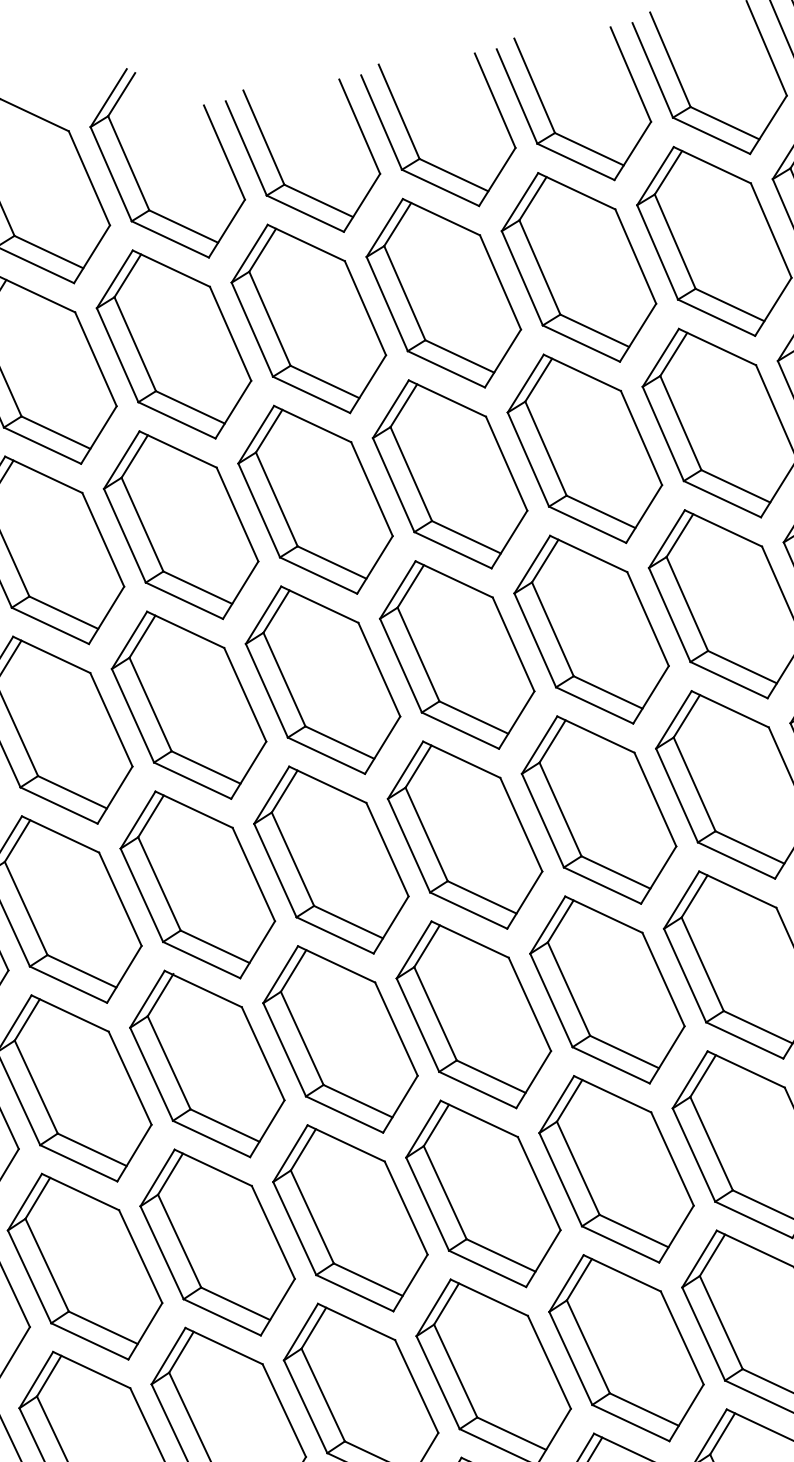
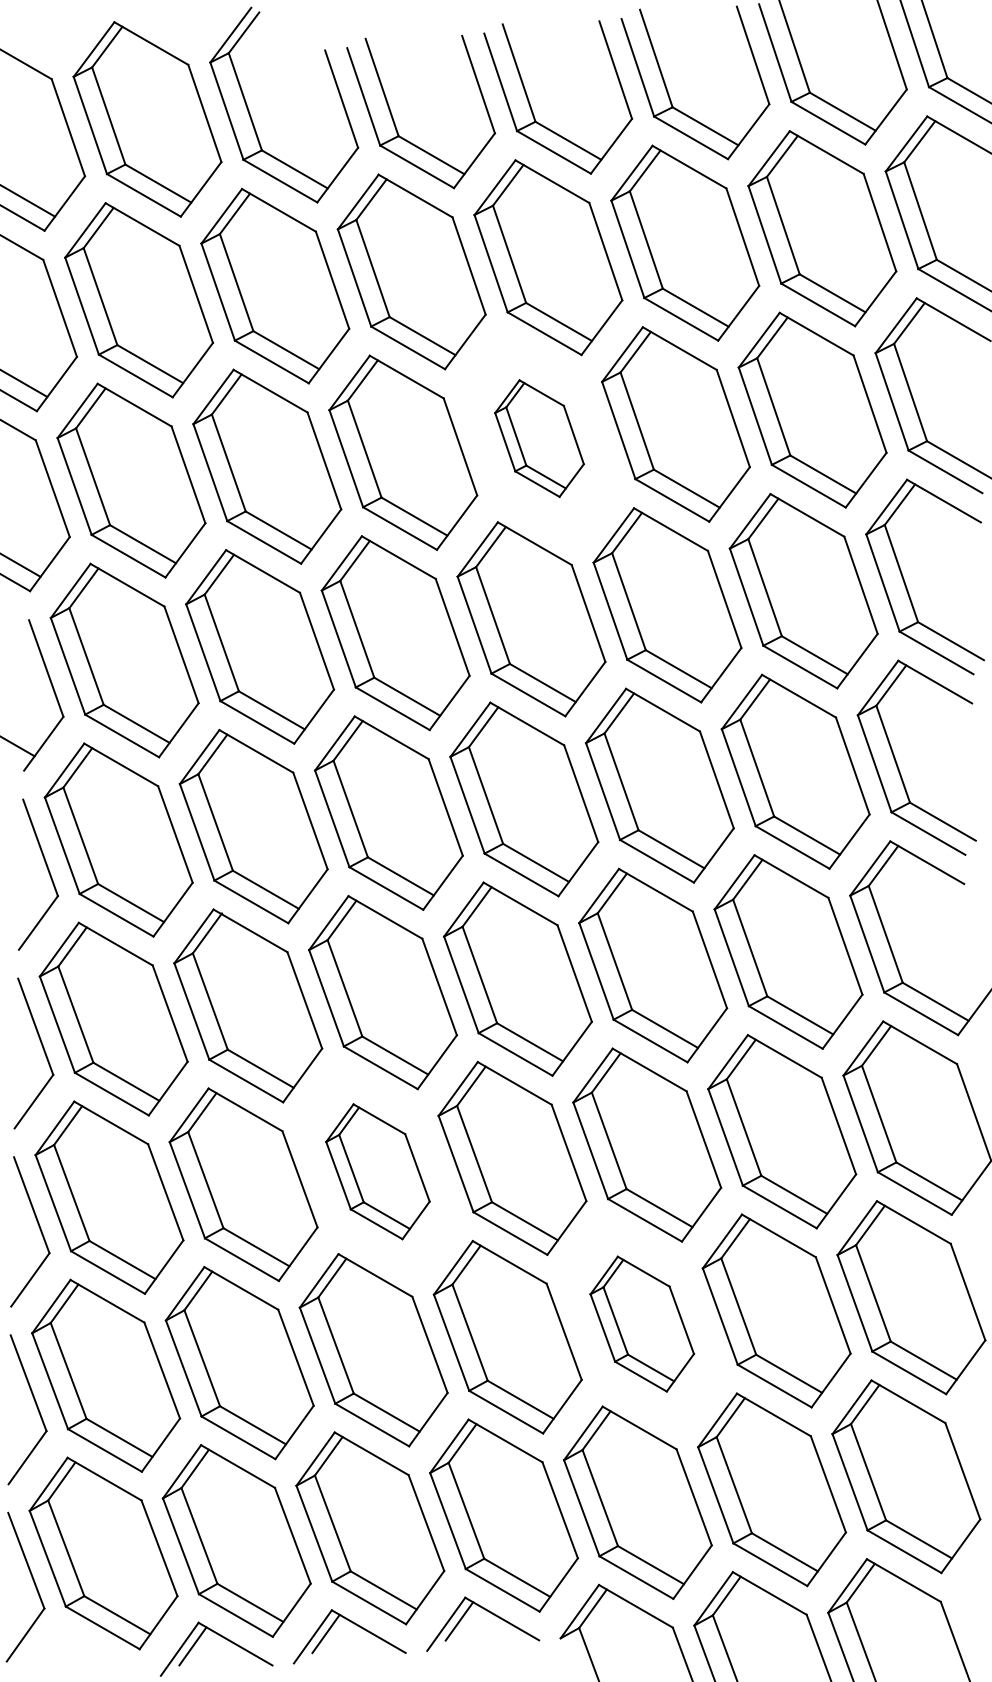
part: (450, 474) -> (539, 438), size x0.6
part: (349, 1218) -> (377, 1171), size x0.7
part: (626, 1347) -> (642, 1323), size x0.7

